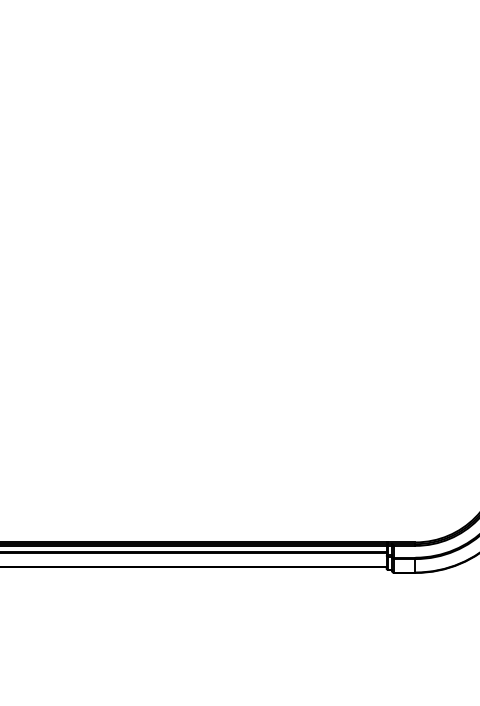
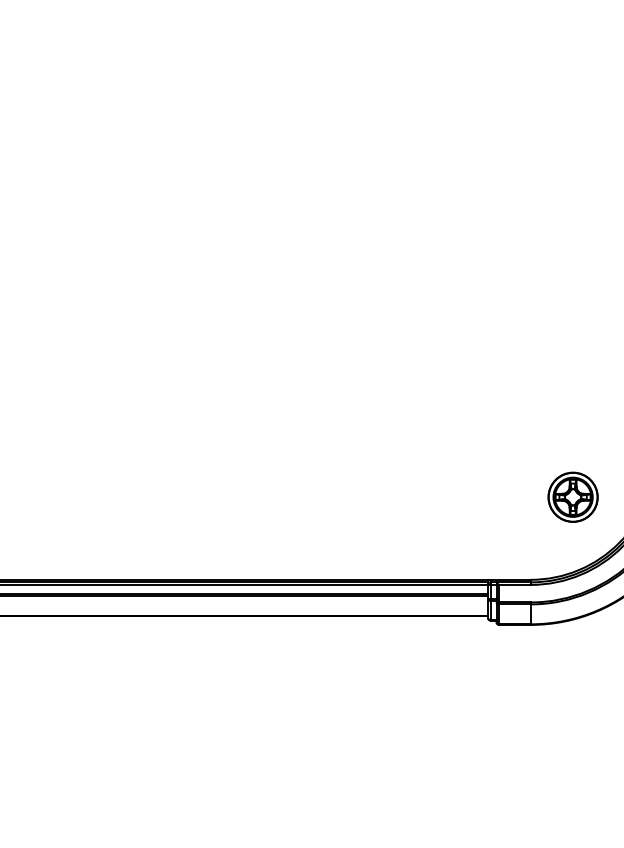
part: (443, 486) -> (572, 497), added

